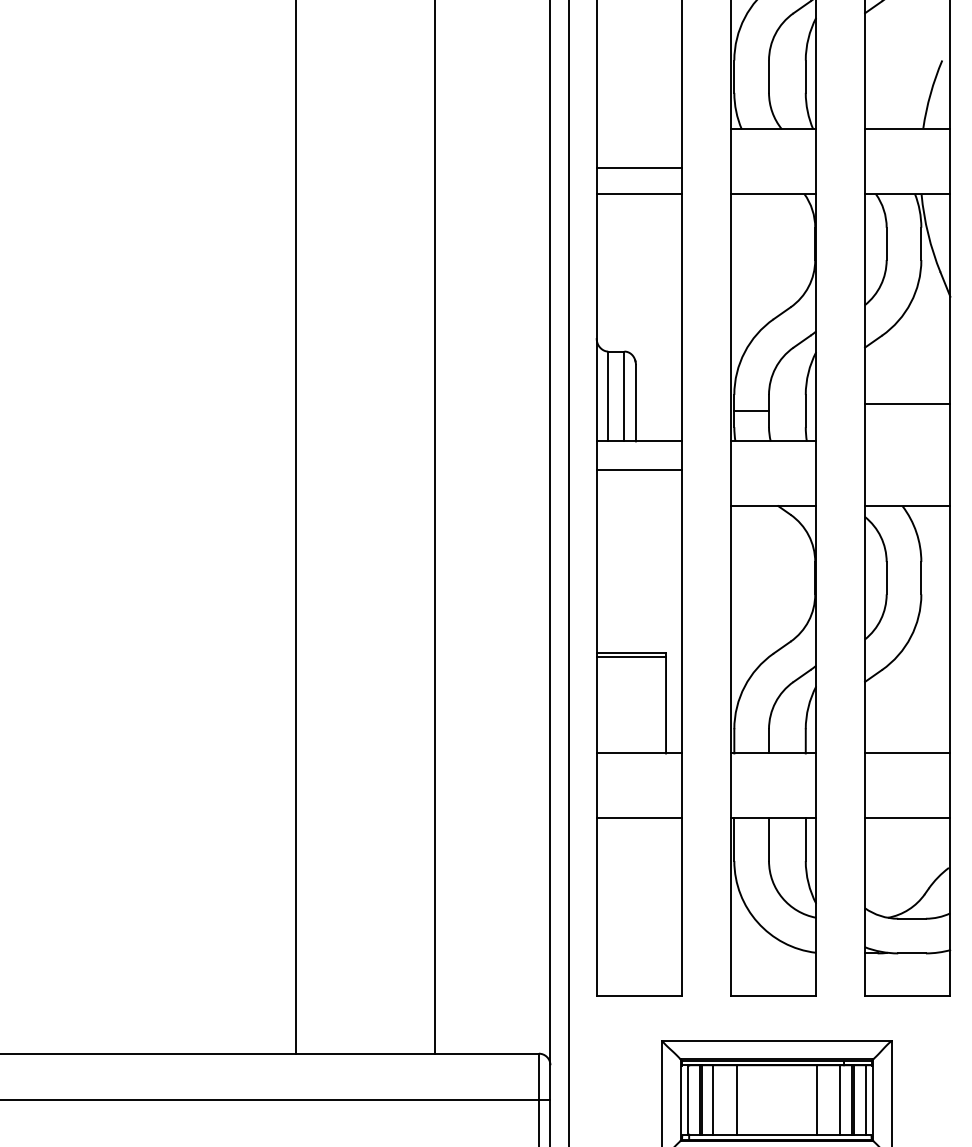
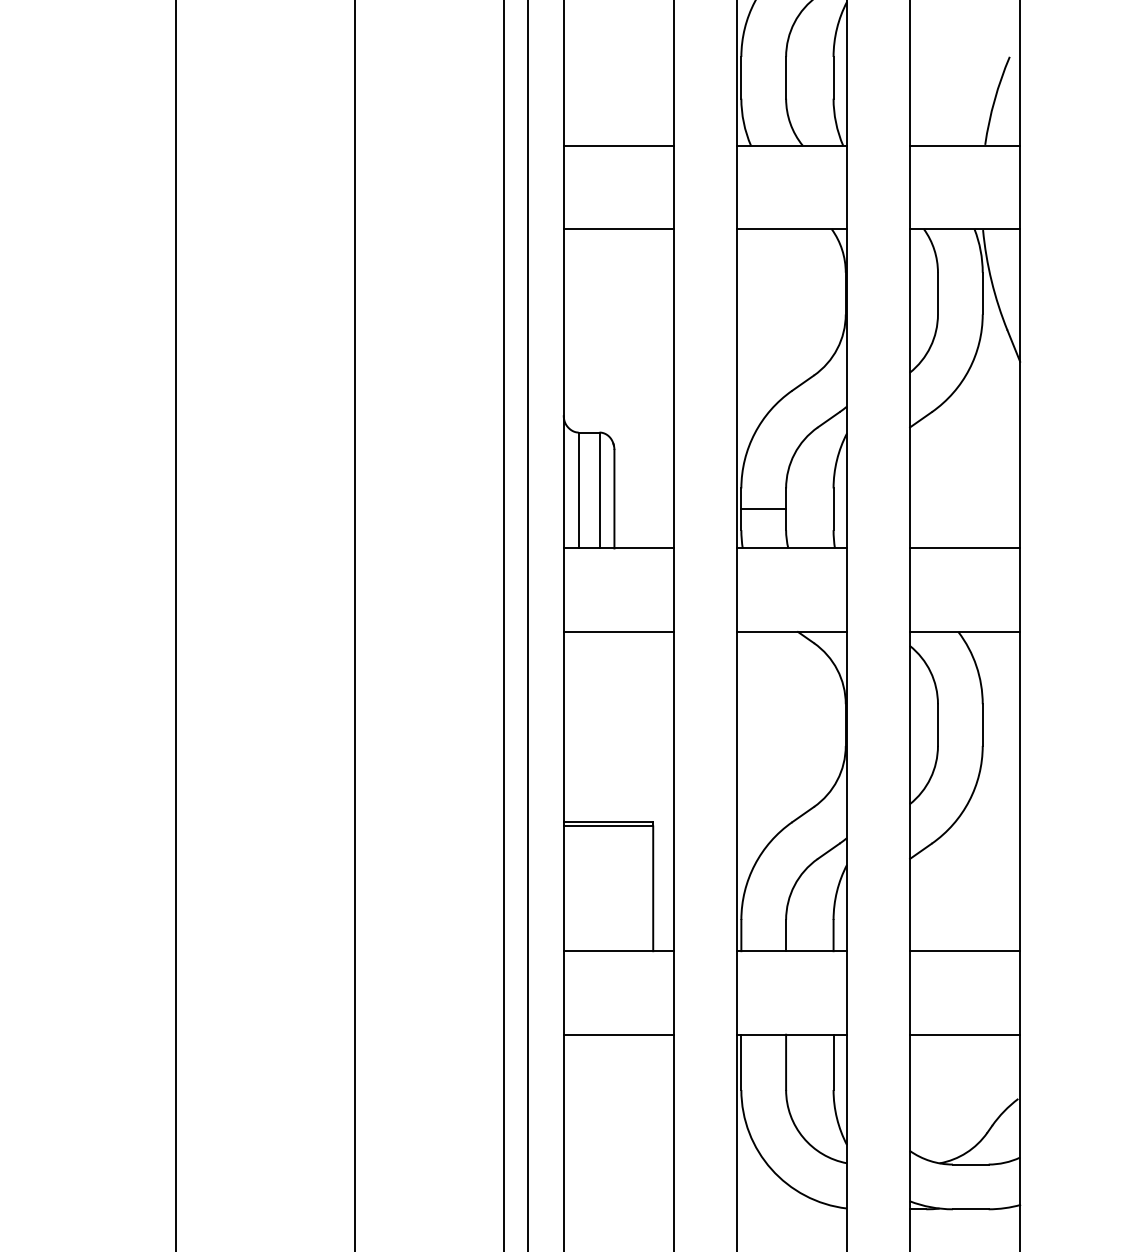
line: (639, 168) -> (618, 145), moved
line: (907, 404) -> (964, 548), moved
line: (639, 470) -> (618, 632), moved

